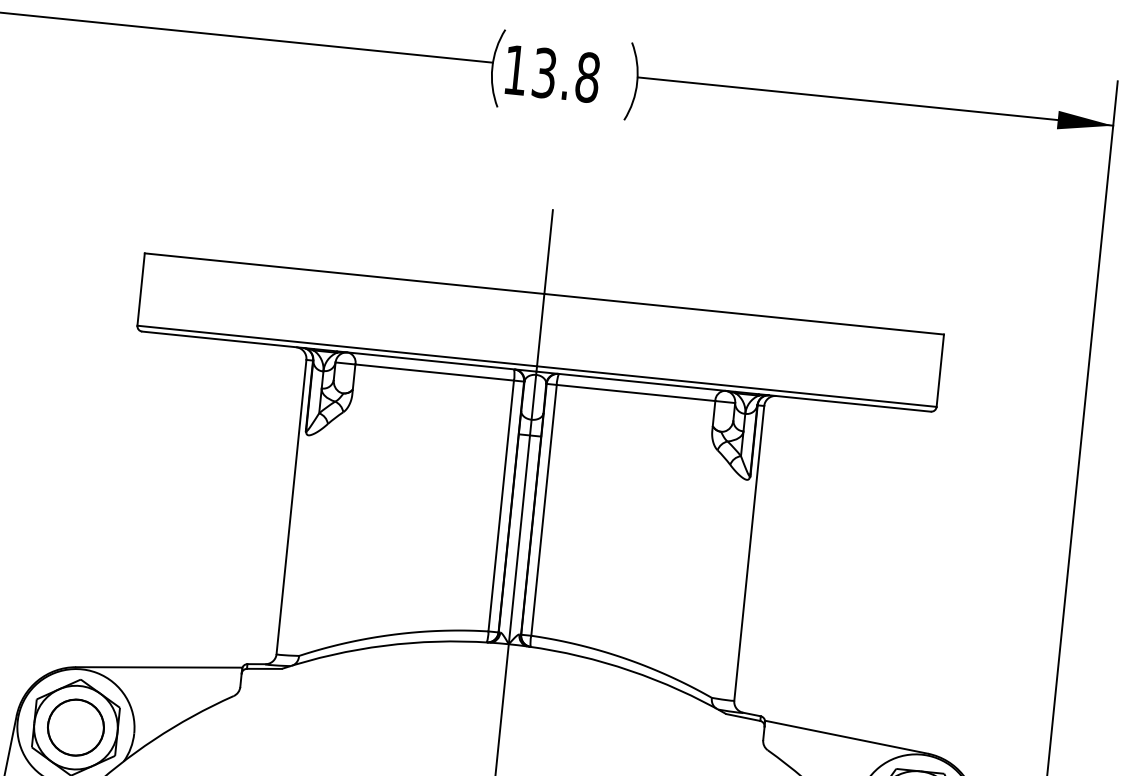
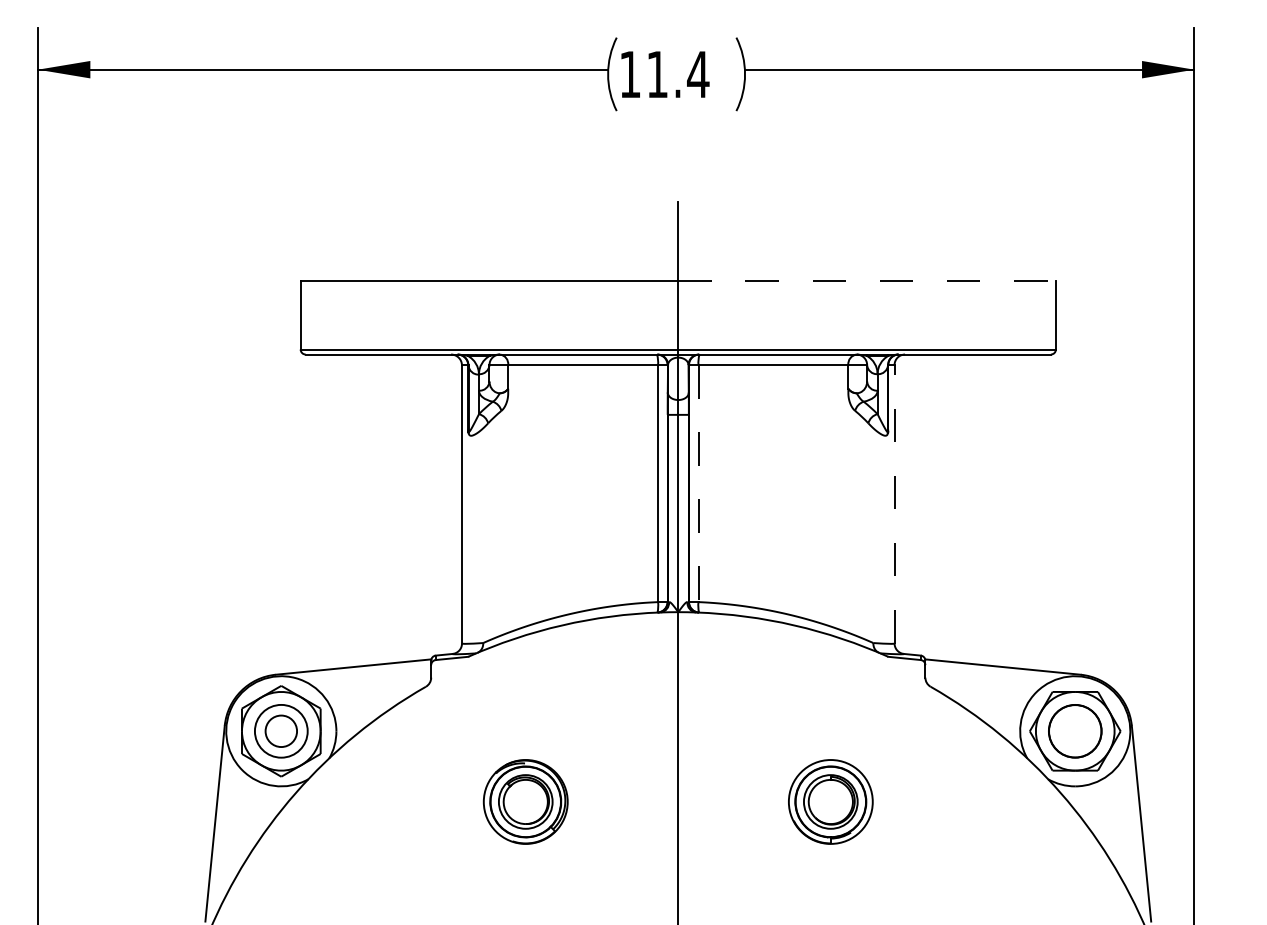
text: (566, 75) -> (678, 74), 13.8 -> 11.4
line: (744, 314) -> (867, 281), solid -> dashed
line: (544, 510) -> (698, 483), solid -> dashed
line: (749, 552) -> (894, 503), solid -> dashed
circle: (76, 727) -> (281, 731), size x0.6

